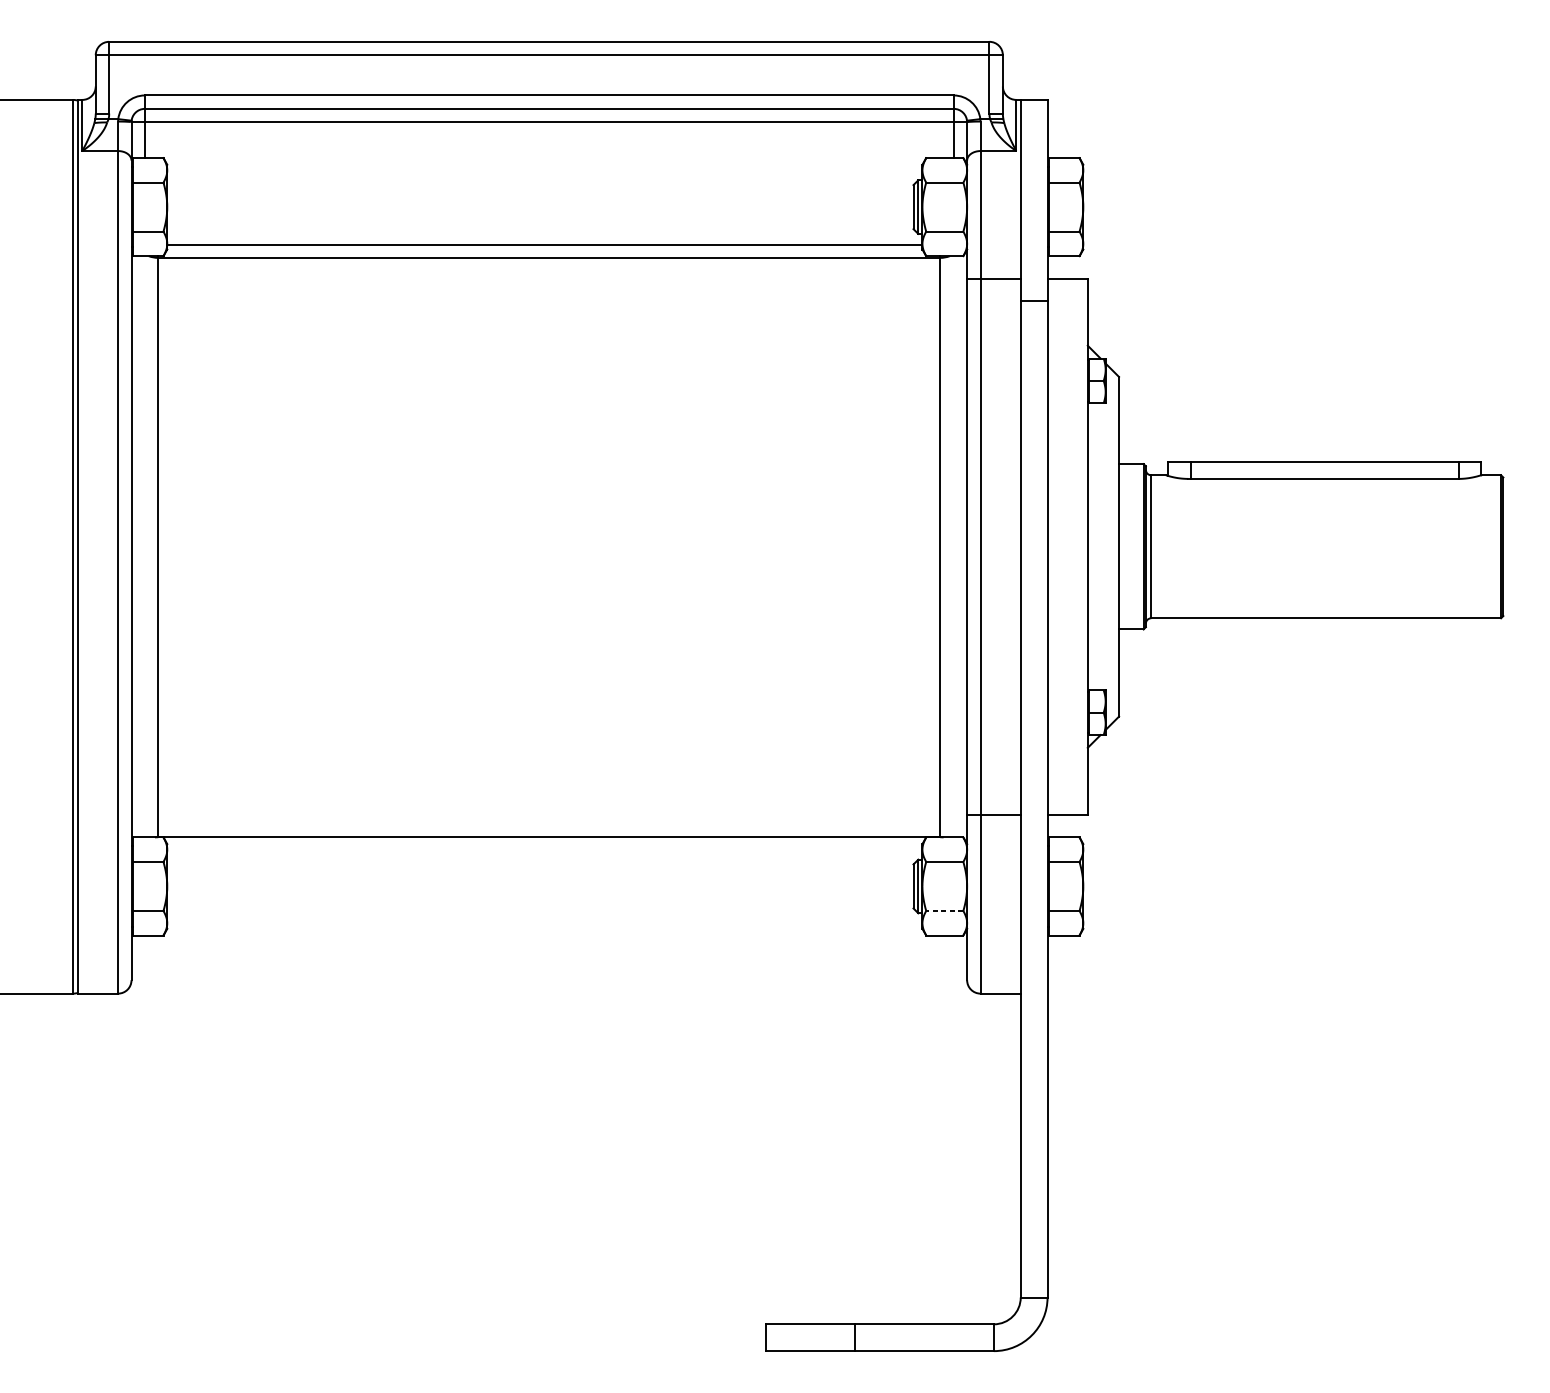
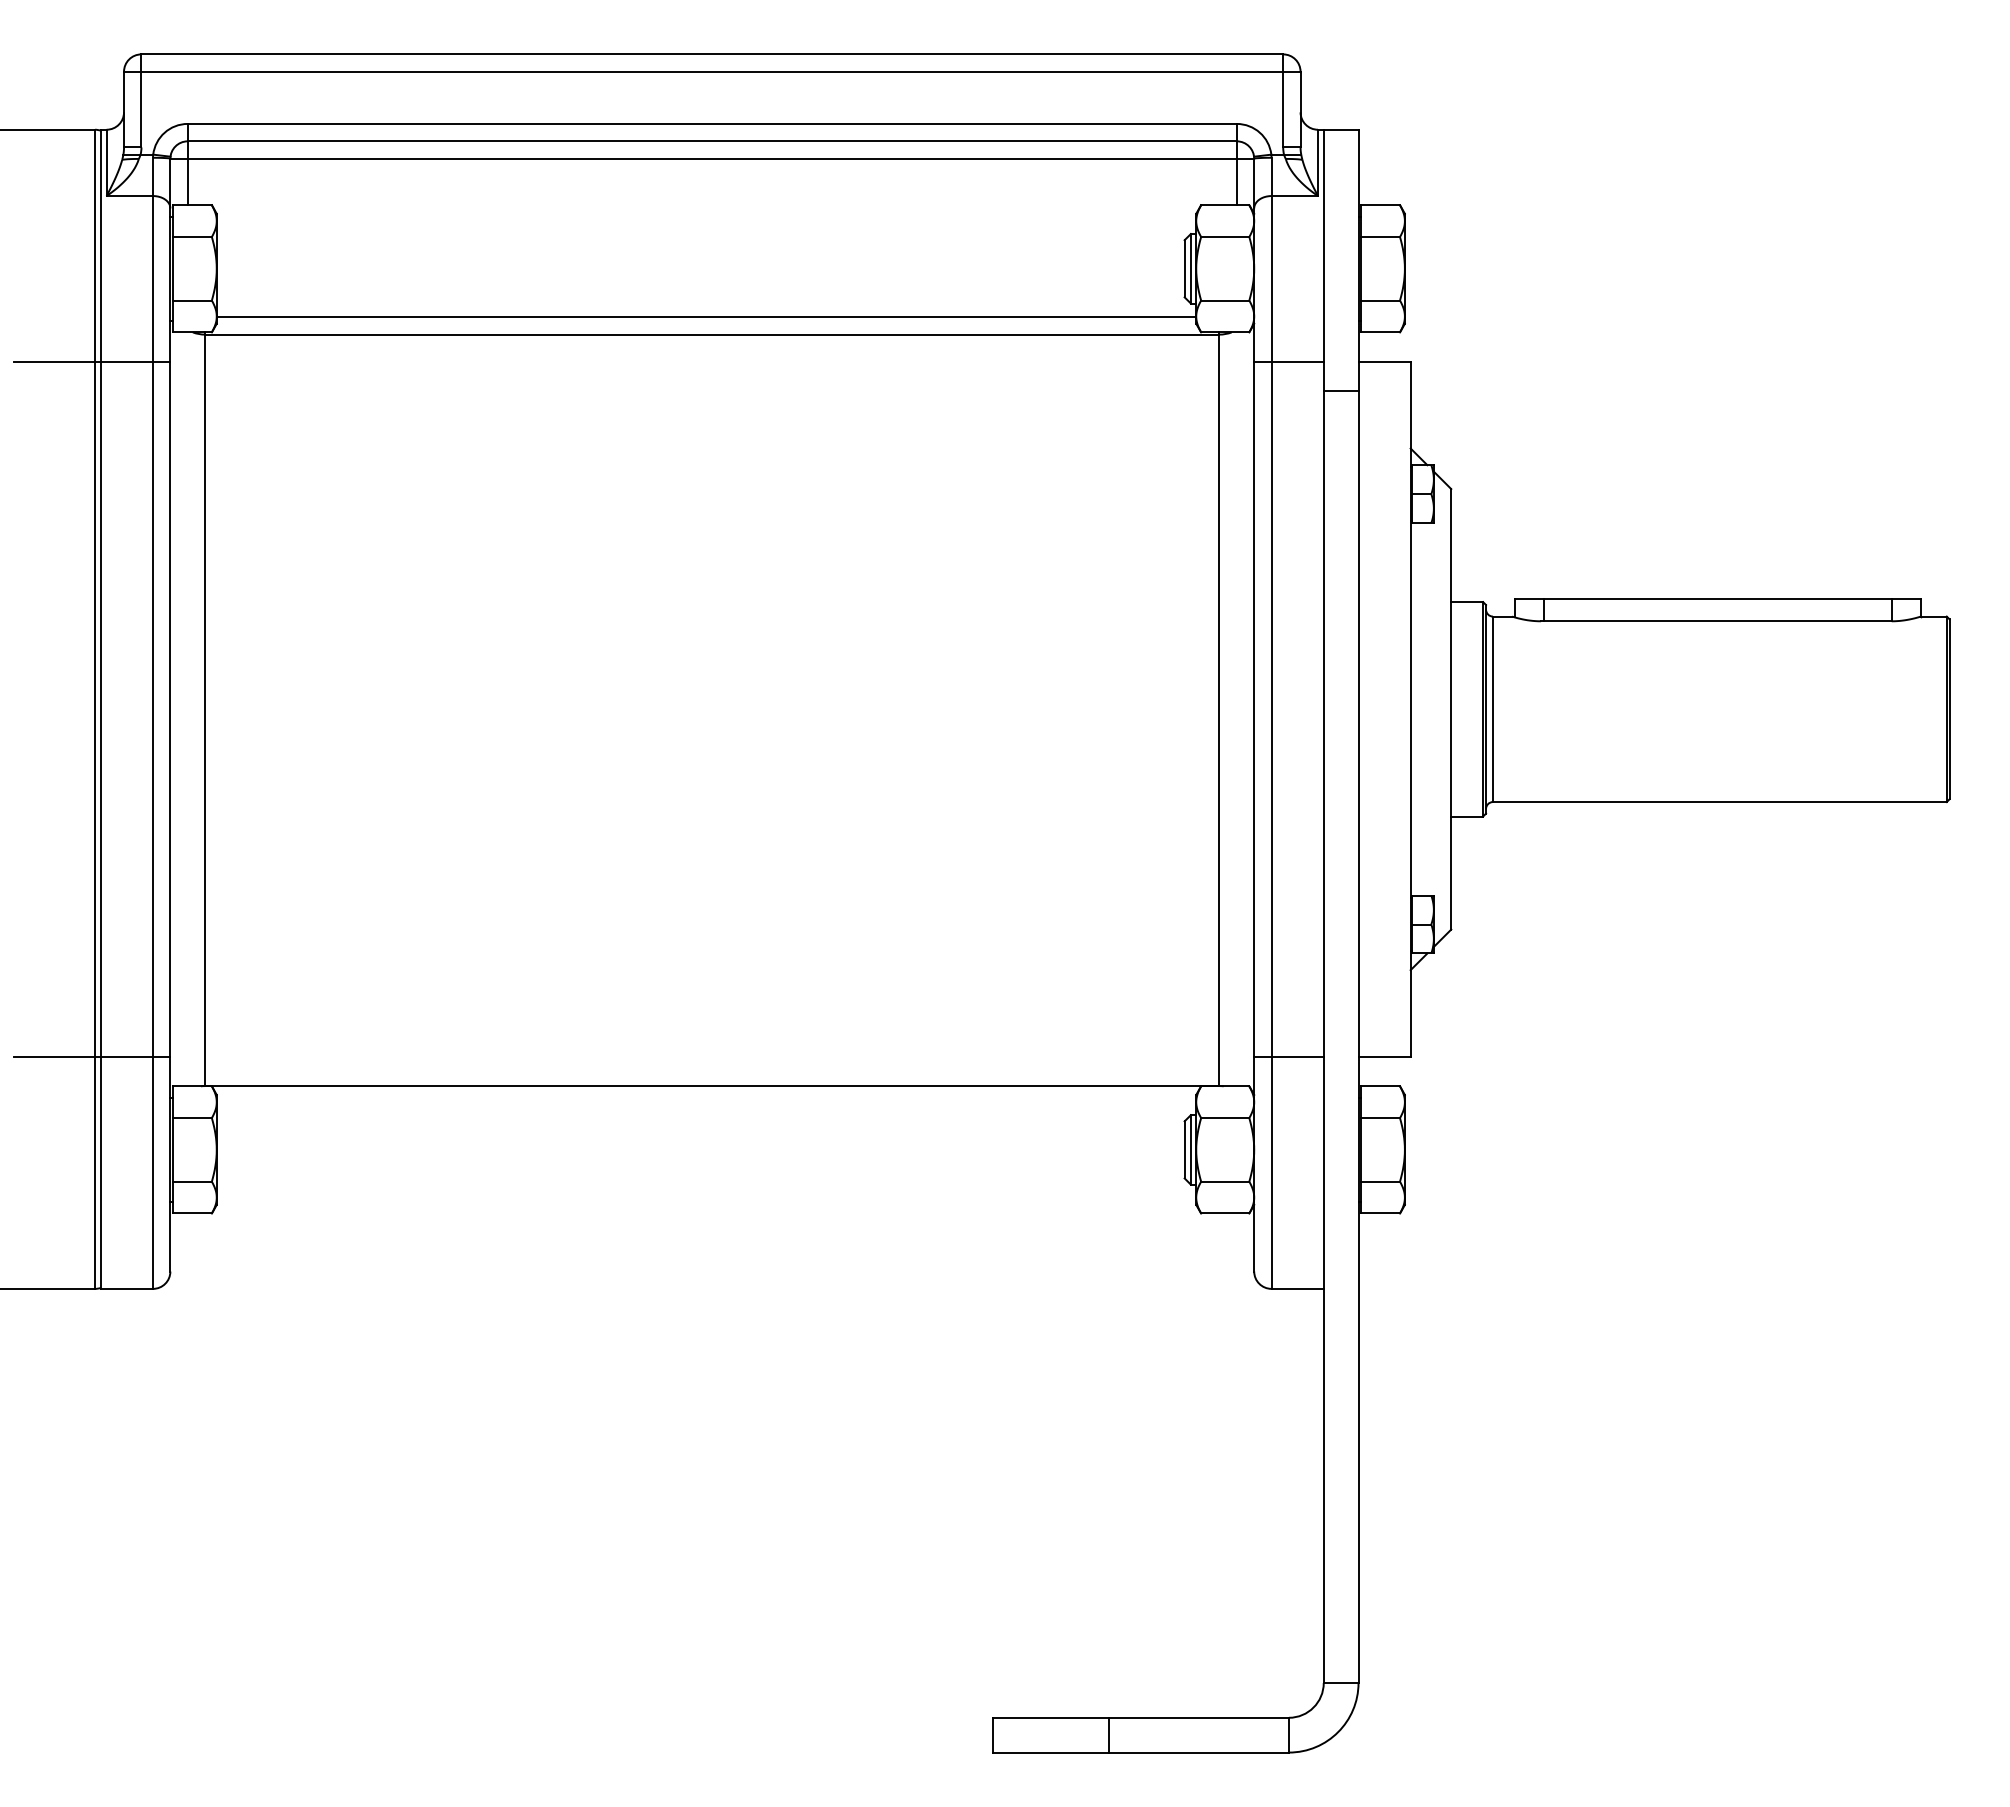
line: (70, 278) -> (91, 361), added
line: (70, 815) -> (91, 1057), added
line: (944, 910) -> (1224, 1181), dashed -> solid

